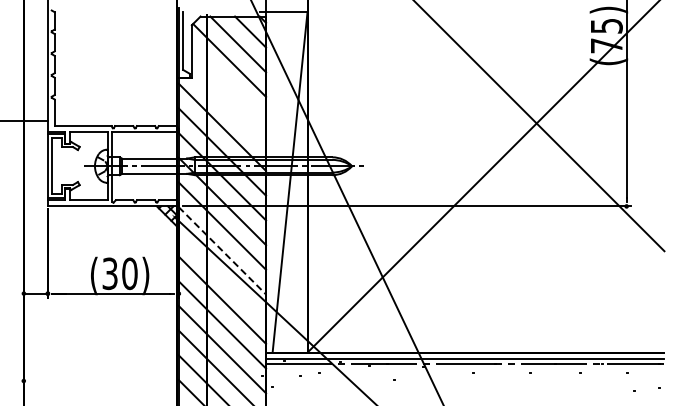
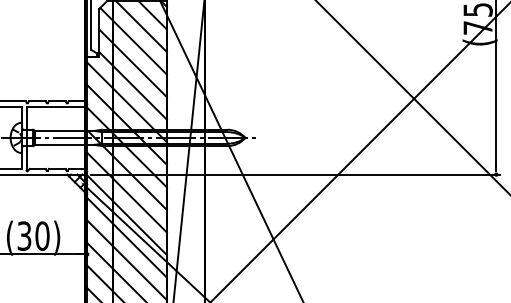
line: (228, 84) -> (132, 63), added
line: (228, 109) -> (132, 86), added
line: (222, 250) -> (127, 214), dashed -> solid
line: (222, 275) -> (127, 237), added

